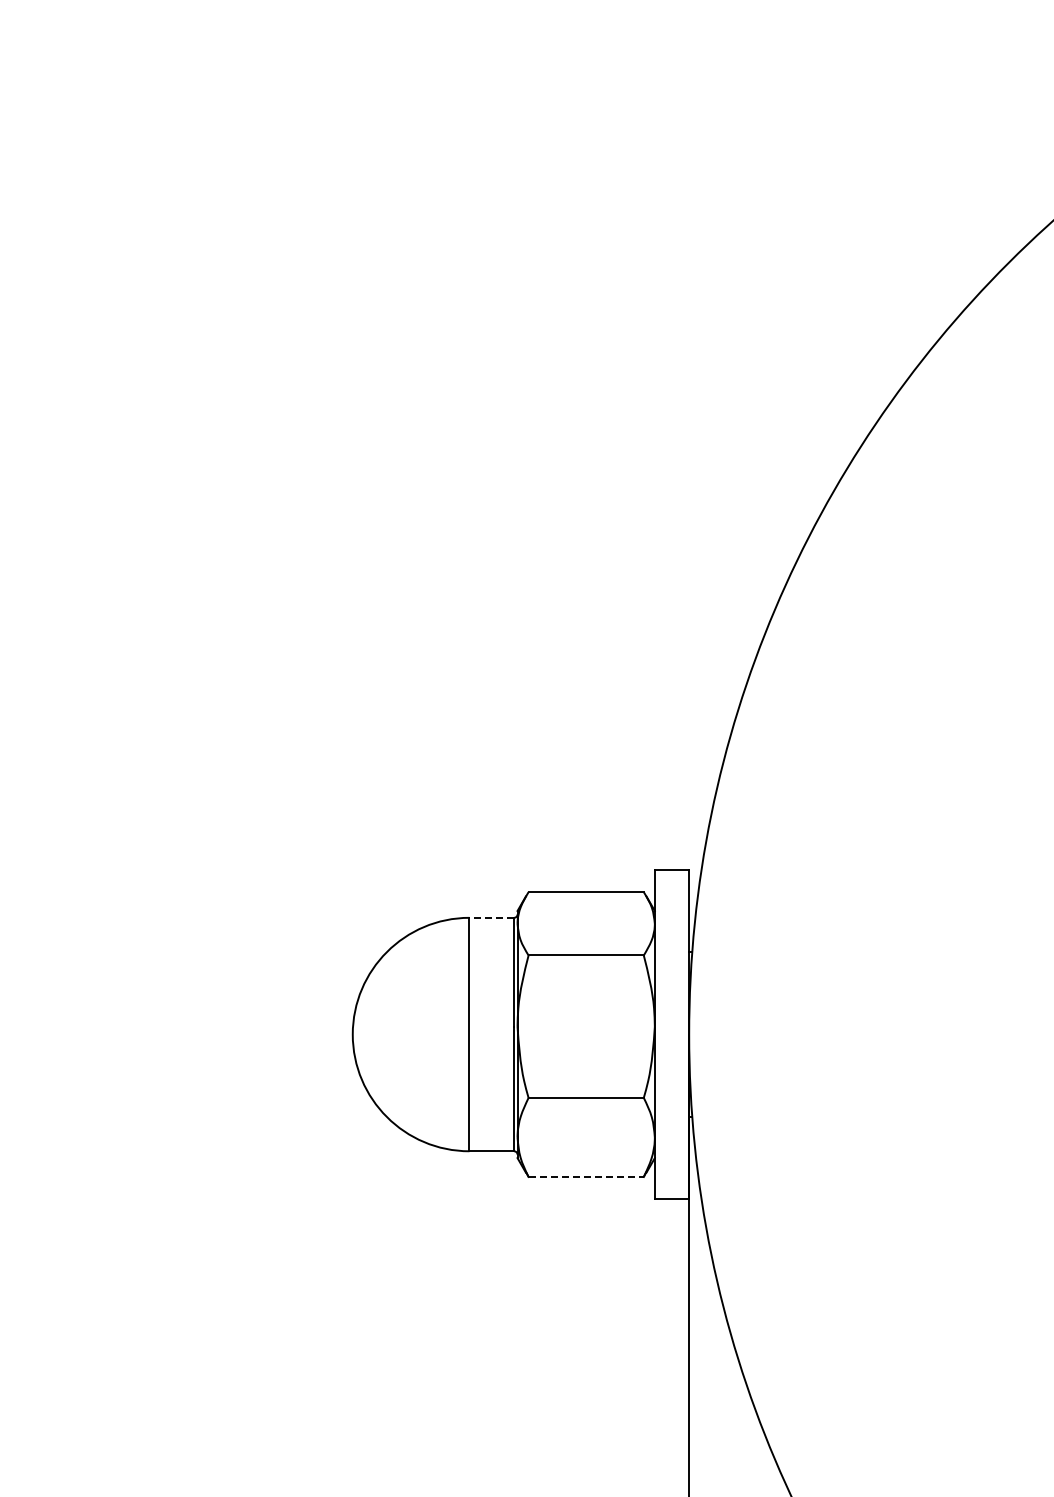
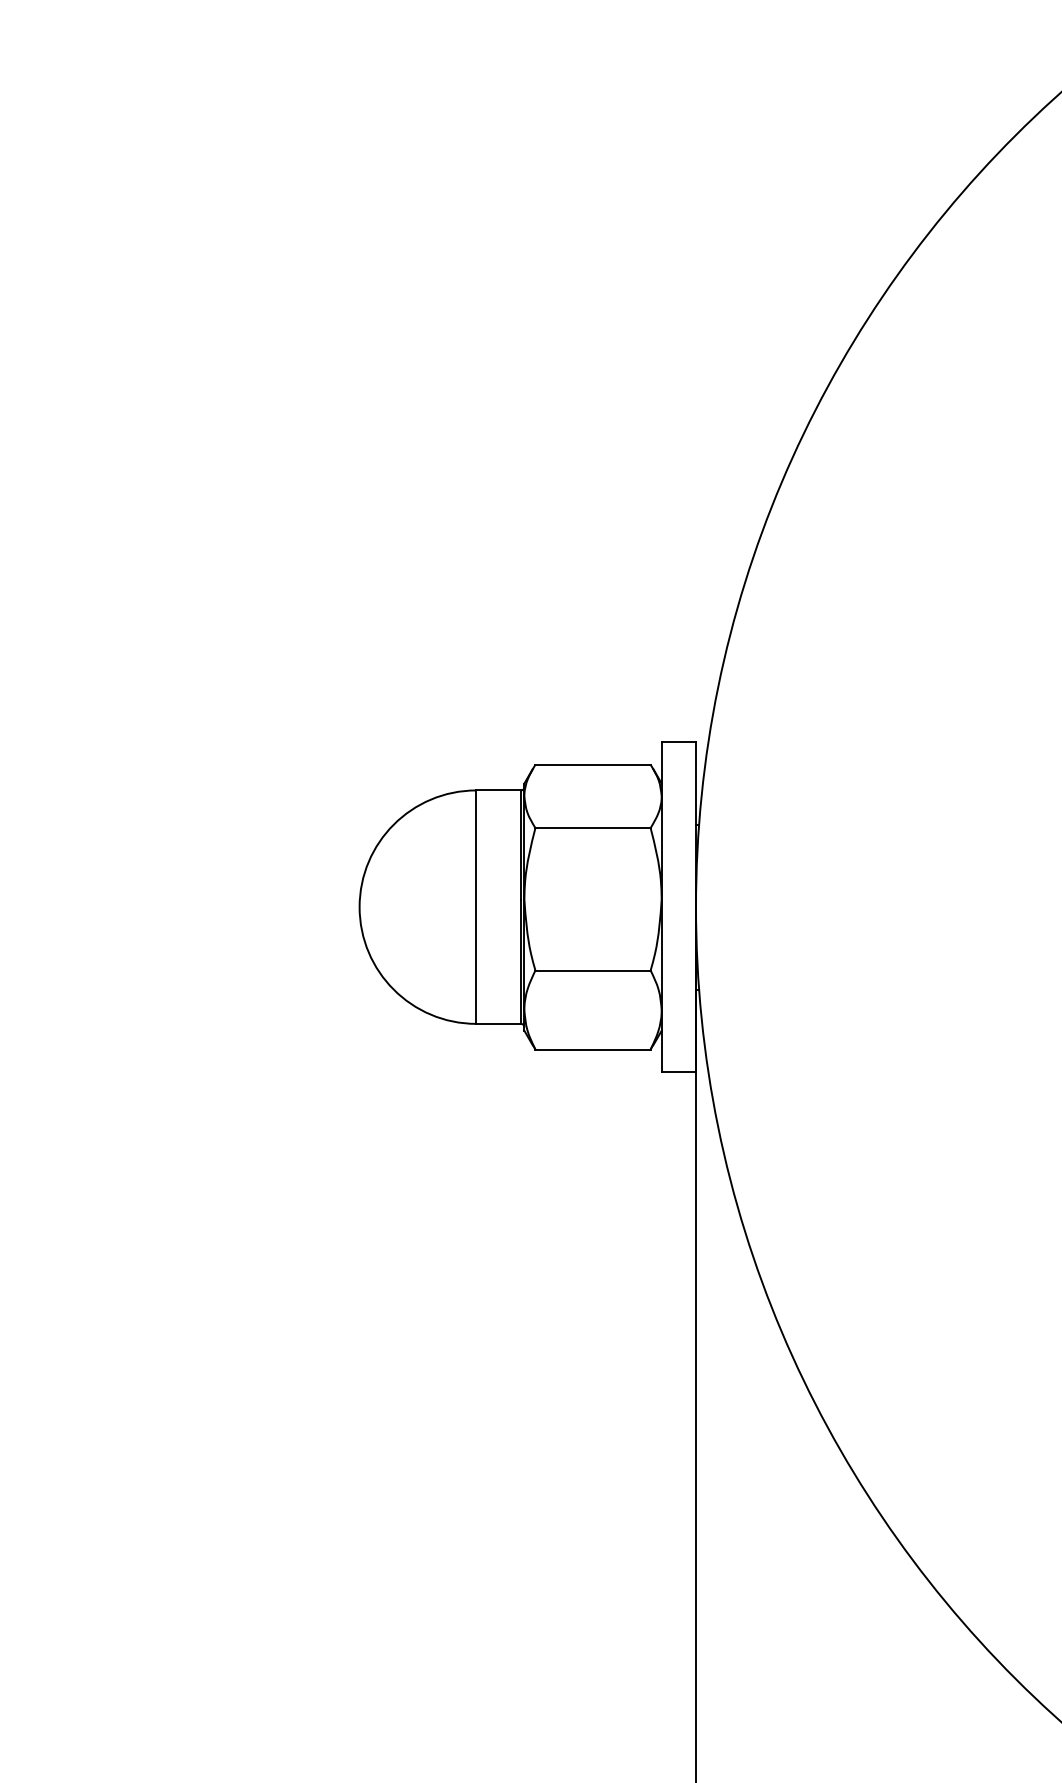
line: (491, 917) -> (498, 790), dashed -> solid
line: (586, 1176) -> (593, 1049), dashed -> solid

